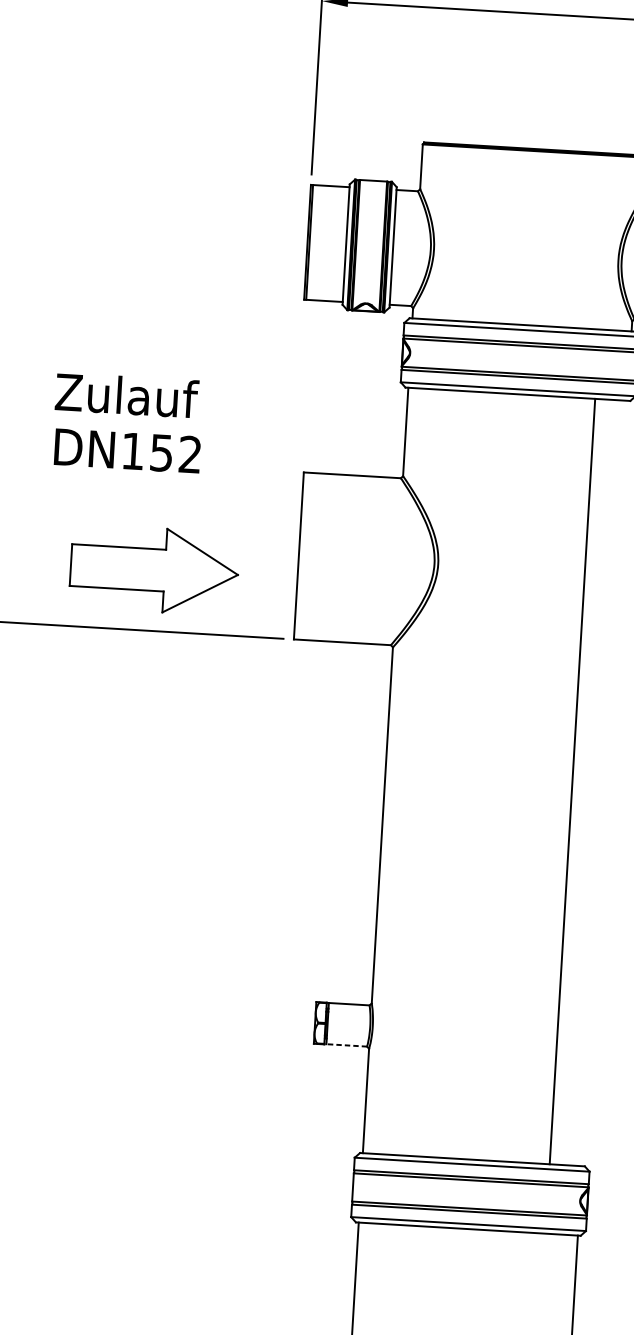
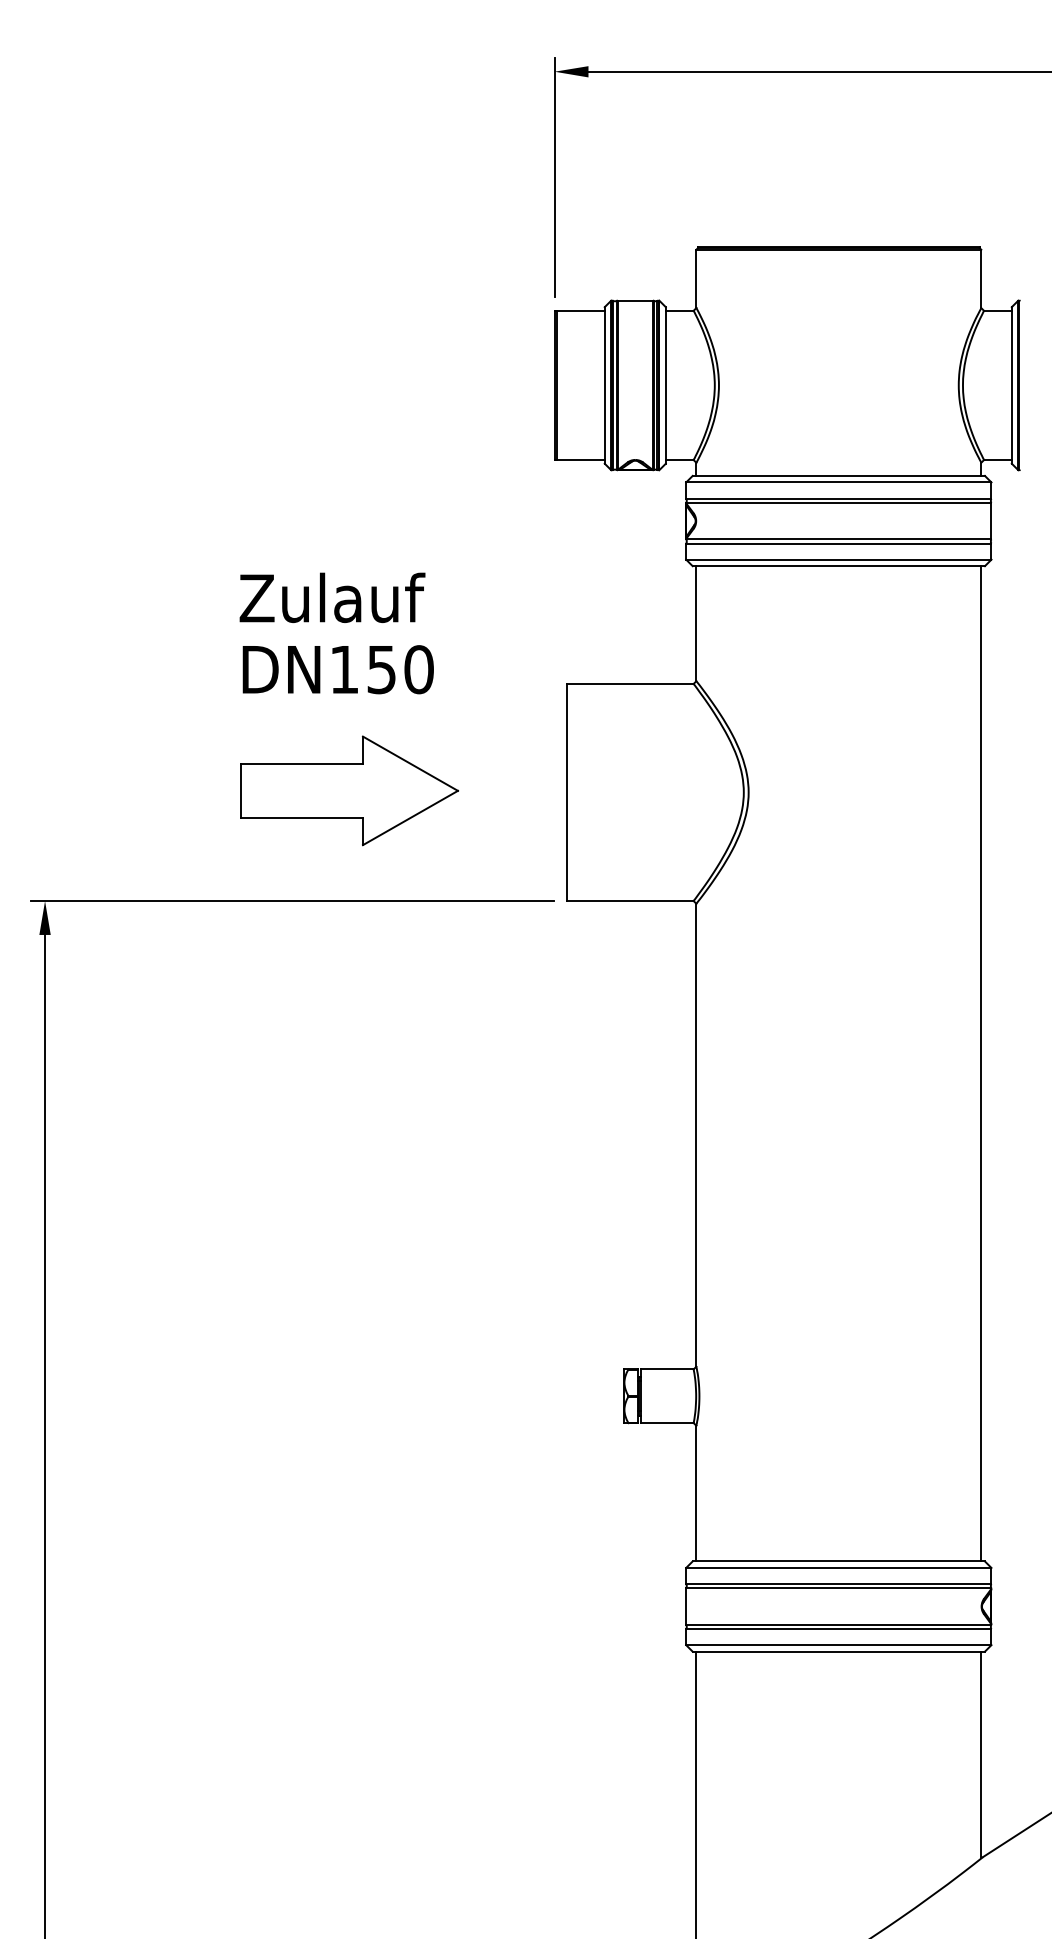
text: (189, 454) -> (418, 669), DN152 -> DN150
part: (154, 569) -> (349, 790), moved
line: (572, 781) -> (981, 1063), moved
line: (346, 1045) -> (666, 1423), dashed -> solid

